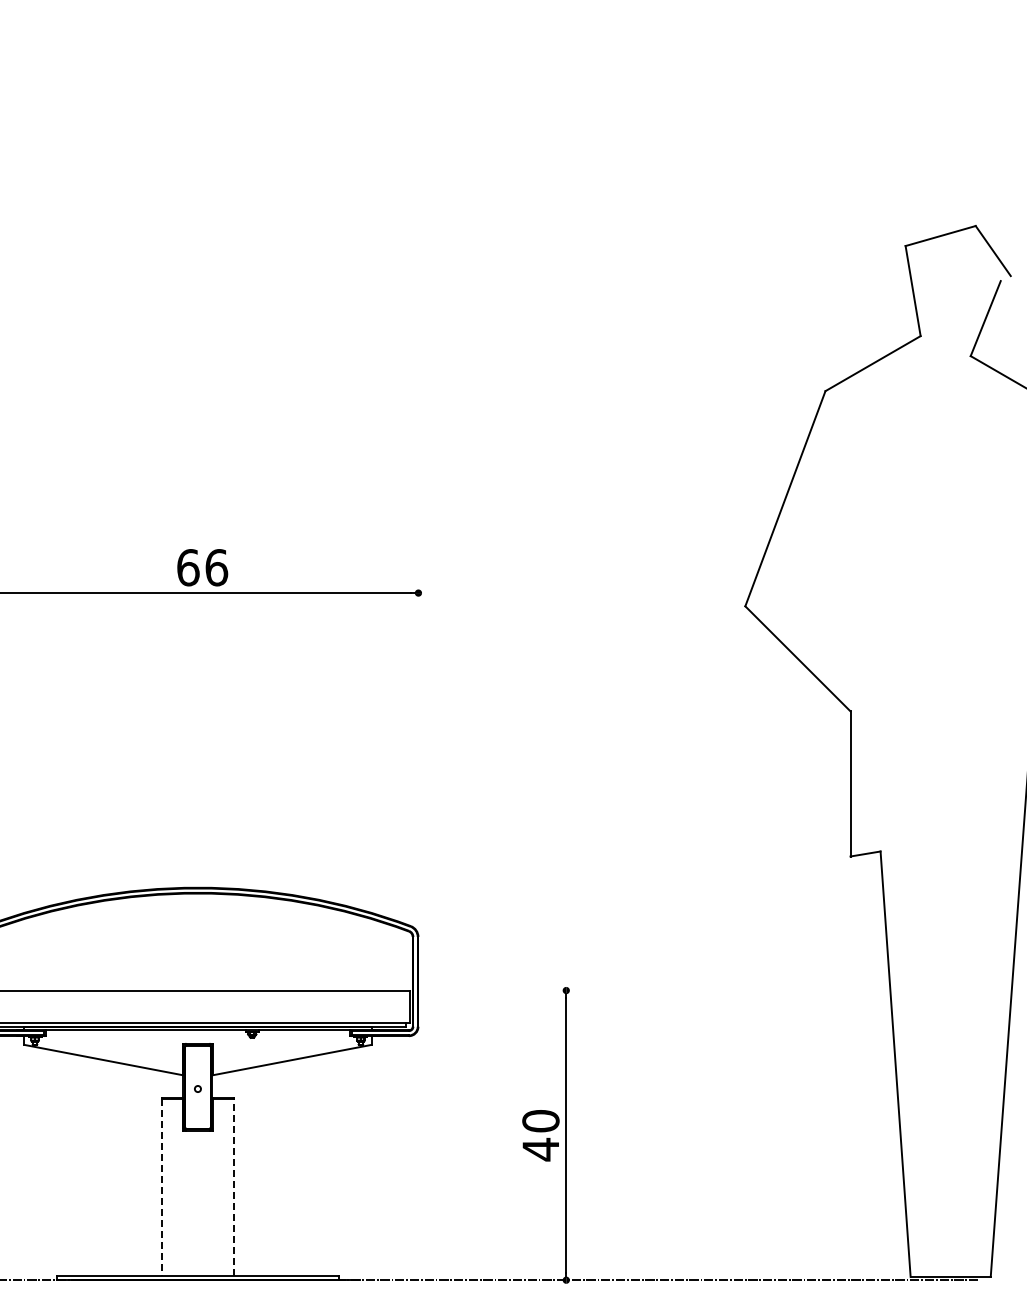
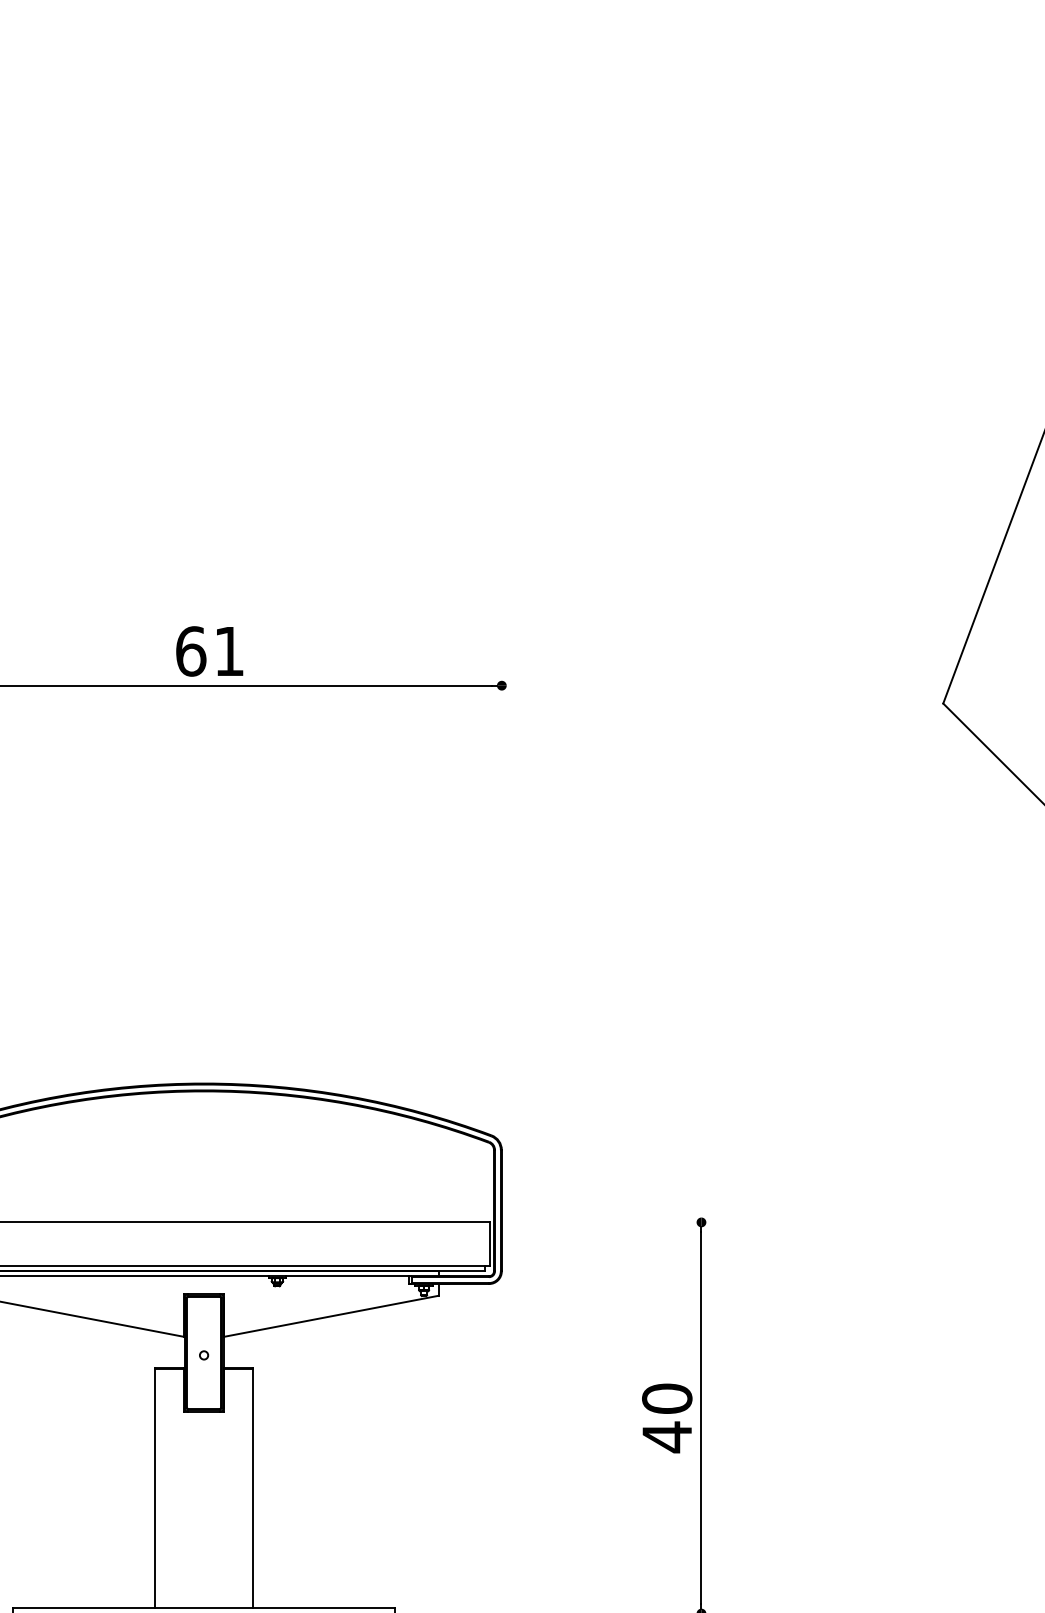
text: (216, 567) -> (229, 651), 66 -> 61
line: (234, 1187) -> (253, 1488), dashed -> solid
line: (161, 1188) -> (154, 1489), dashed -> solid

